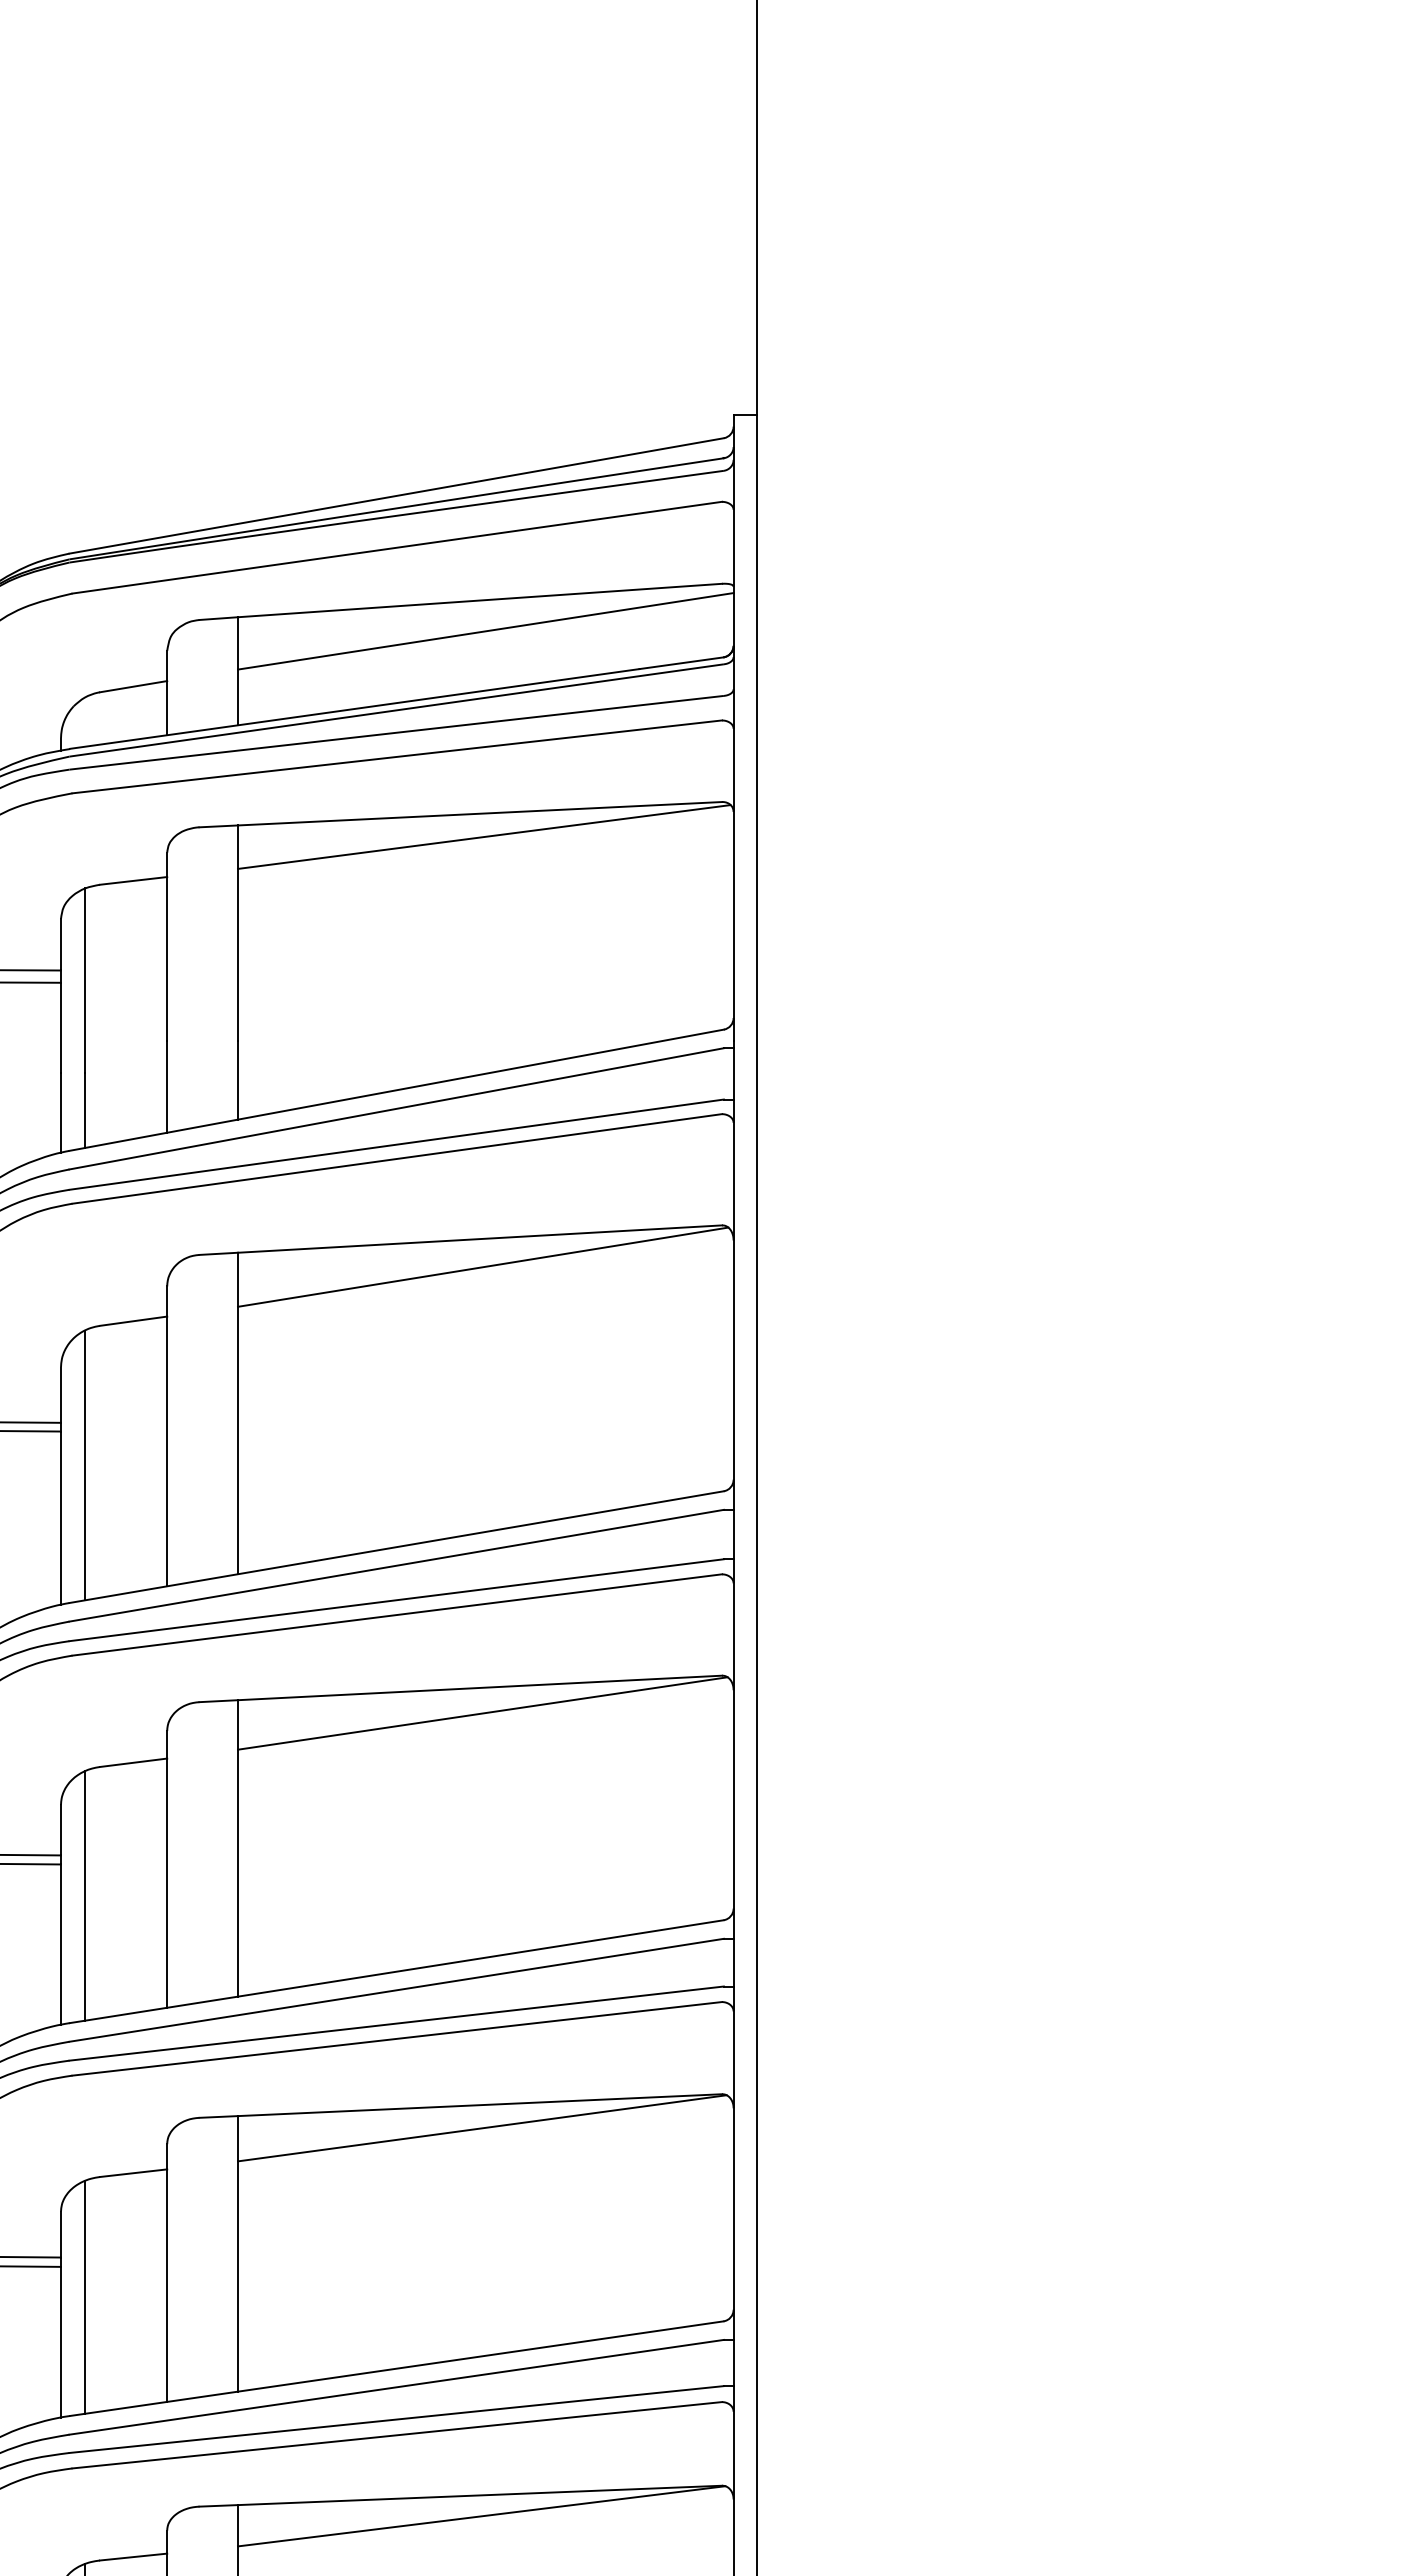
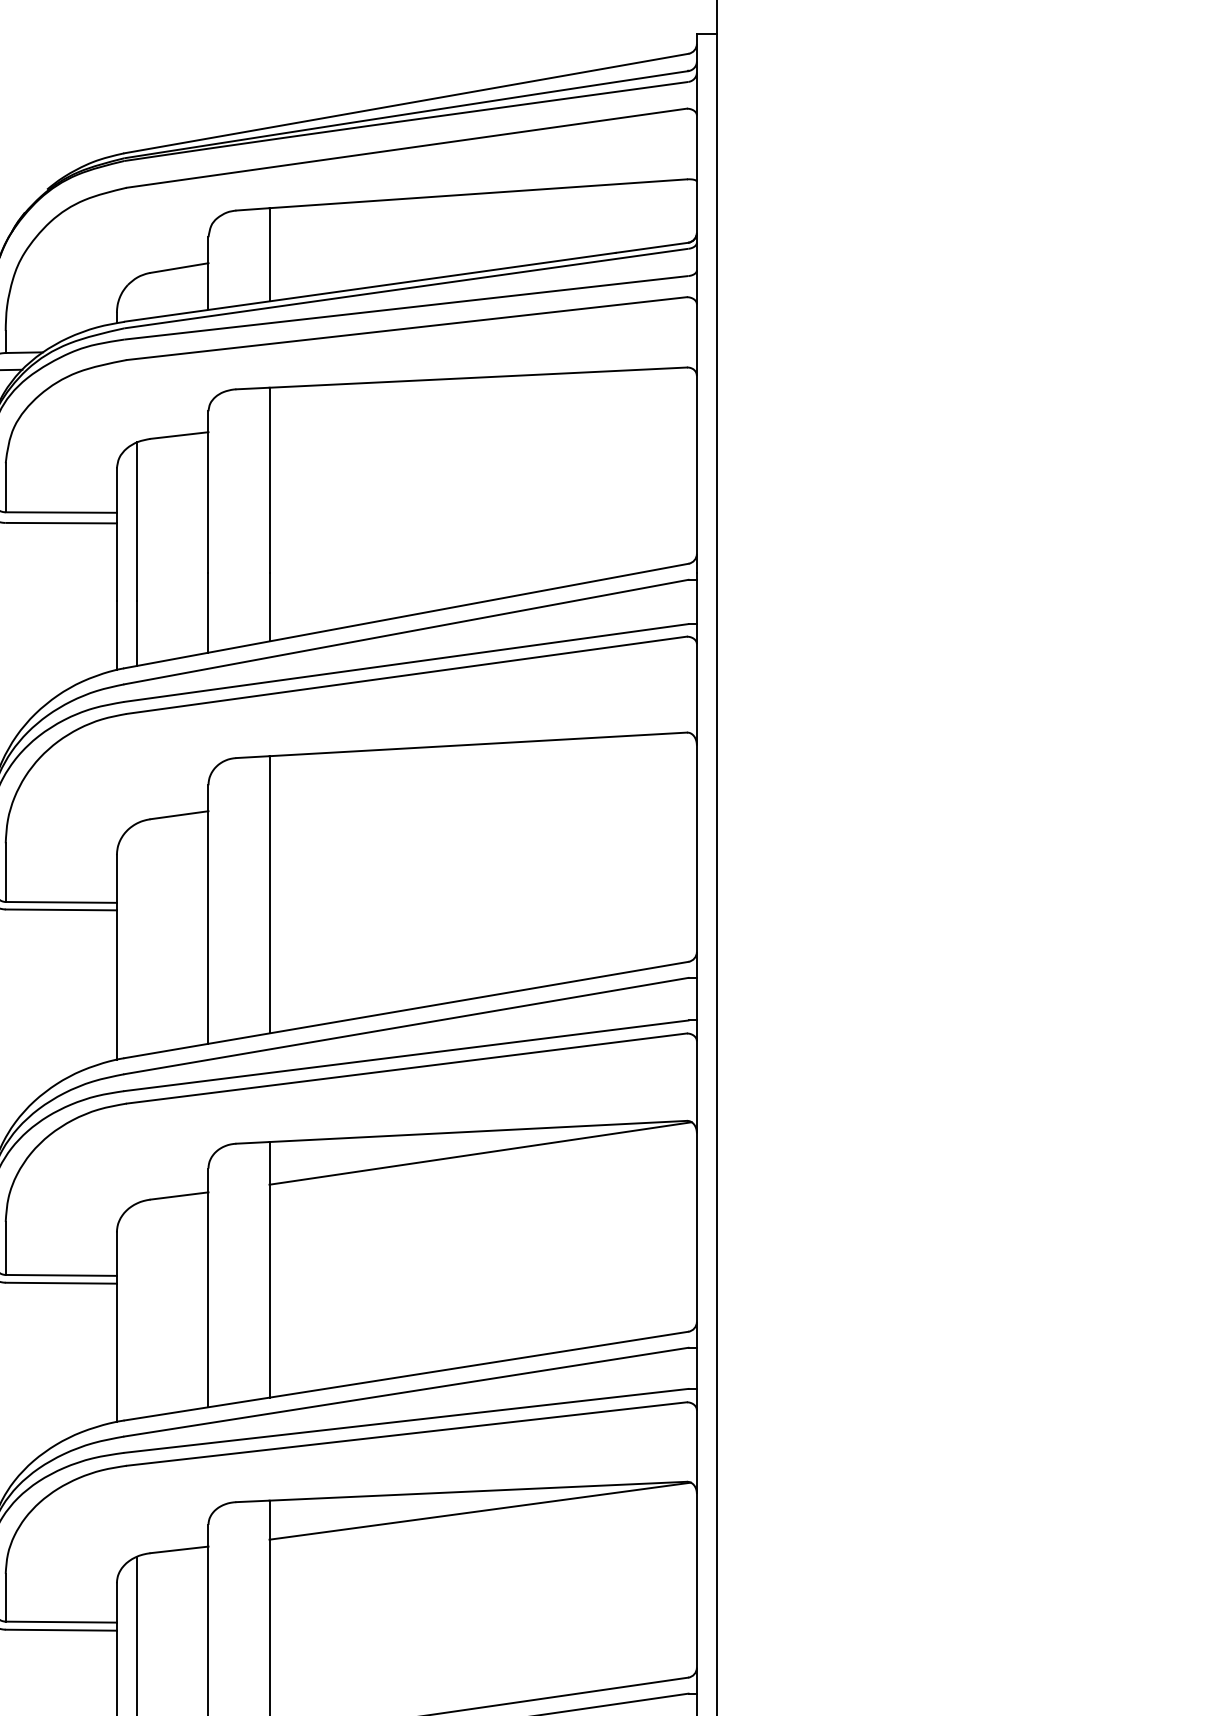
line: (485, 631) -> (482, 220), removed
line: (484, 836) -> (482, 397), removed
line: (483, 1266) -> (481, 768), removed
line: (84, 1465) -> (137, 939), removed
line: (84, 1895) -> (137, 1310), removed

